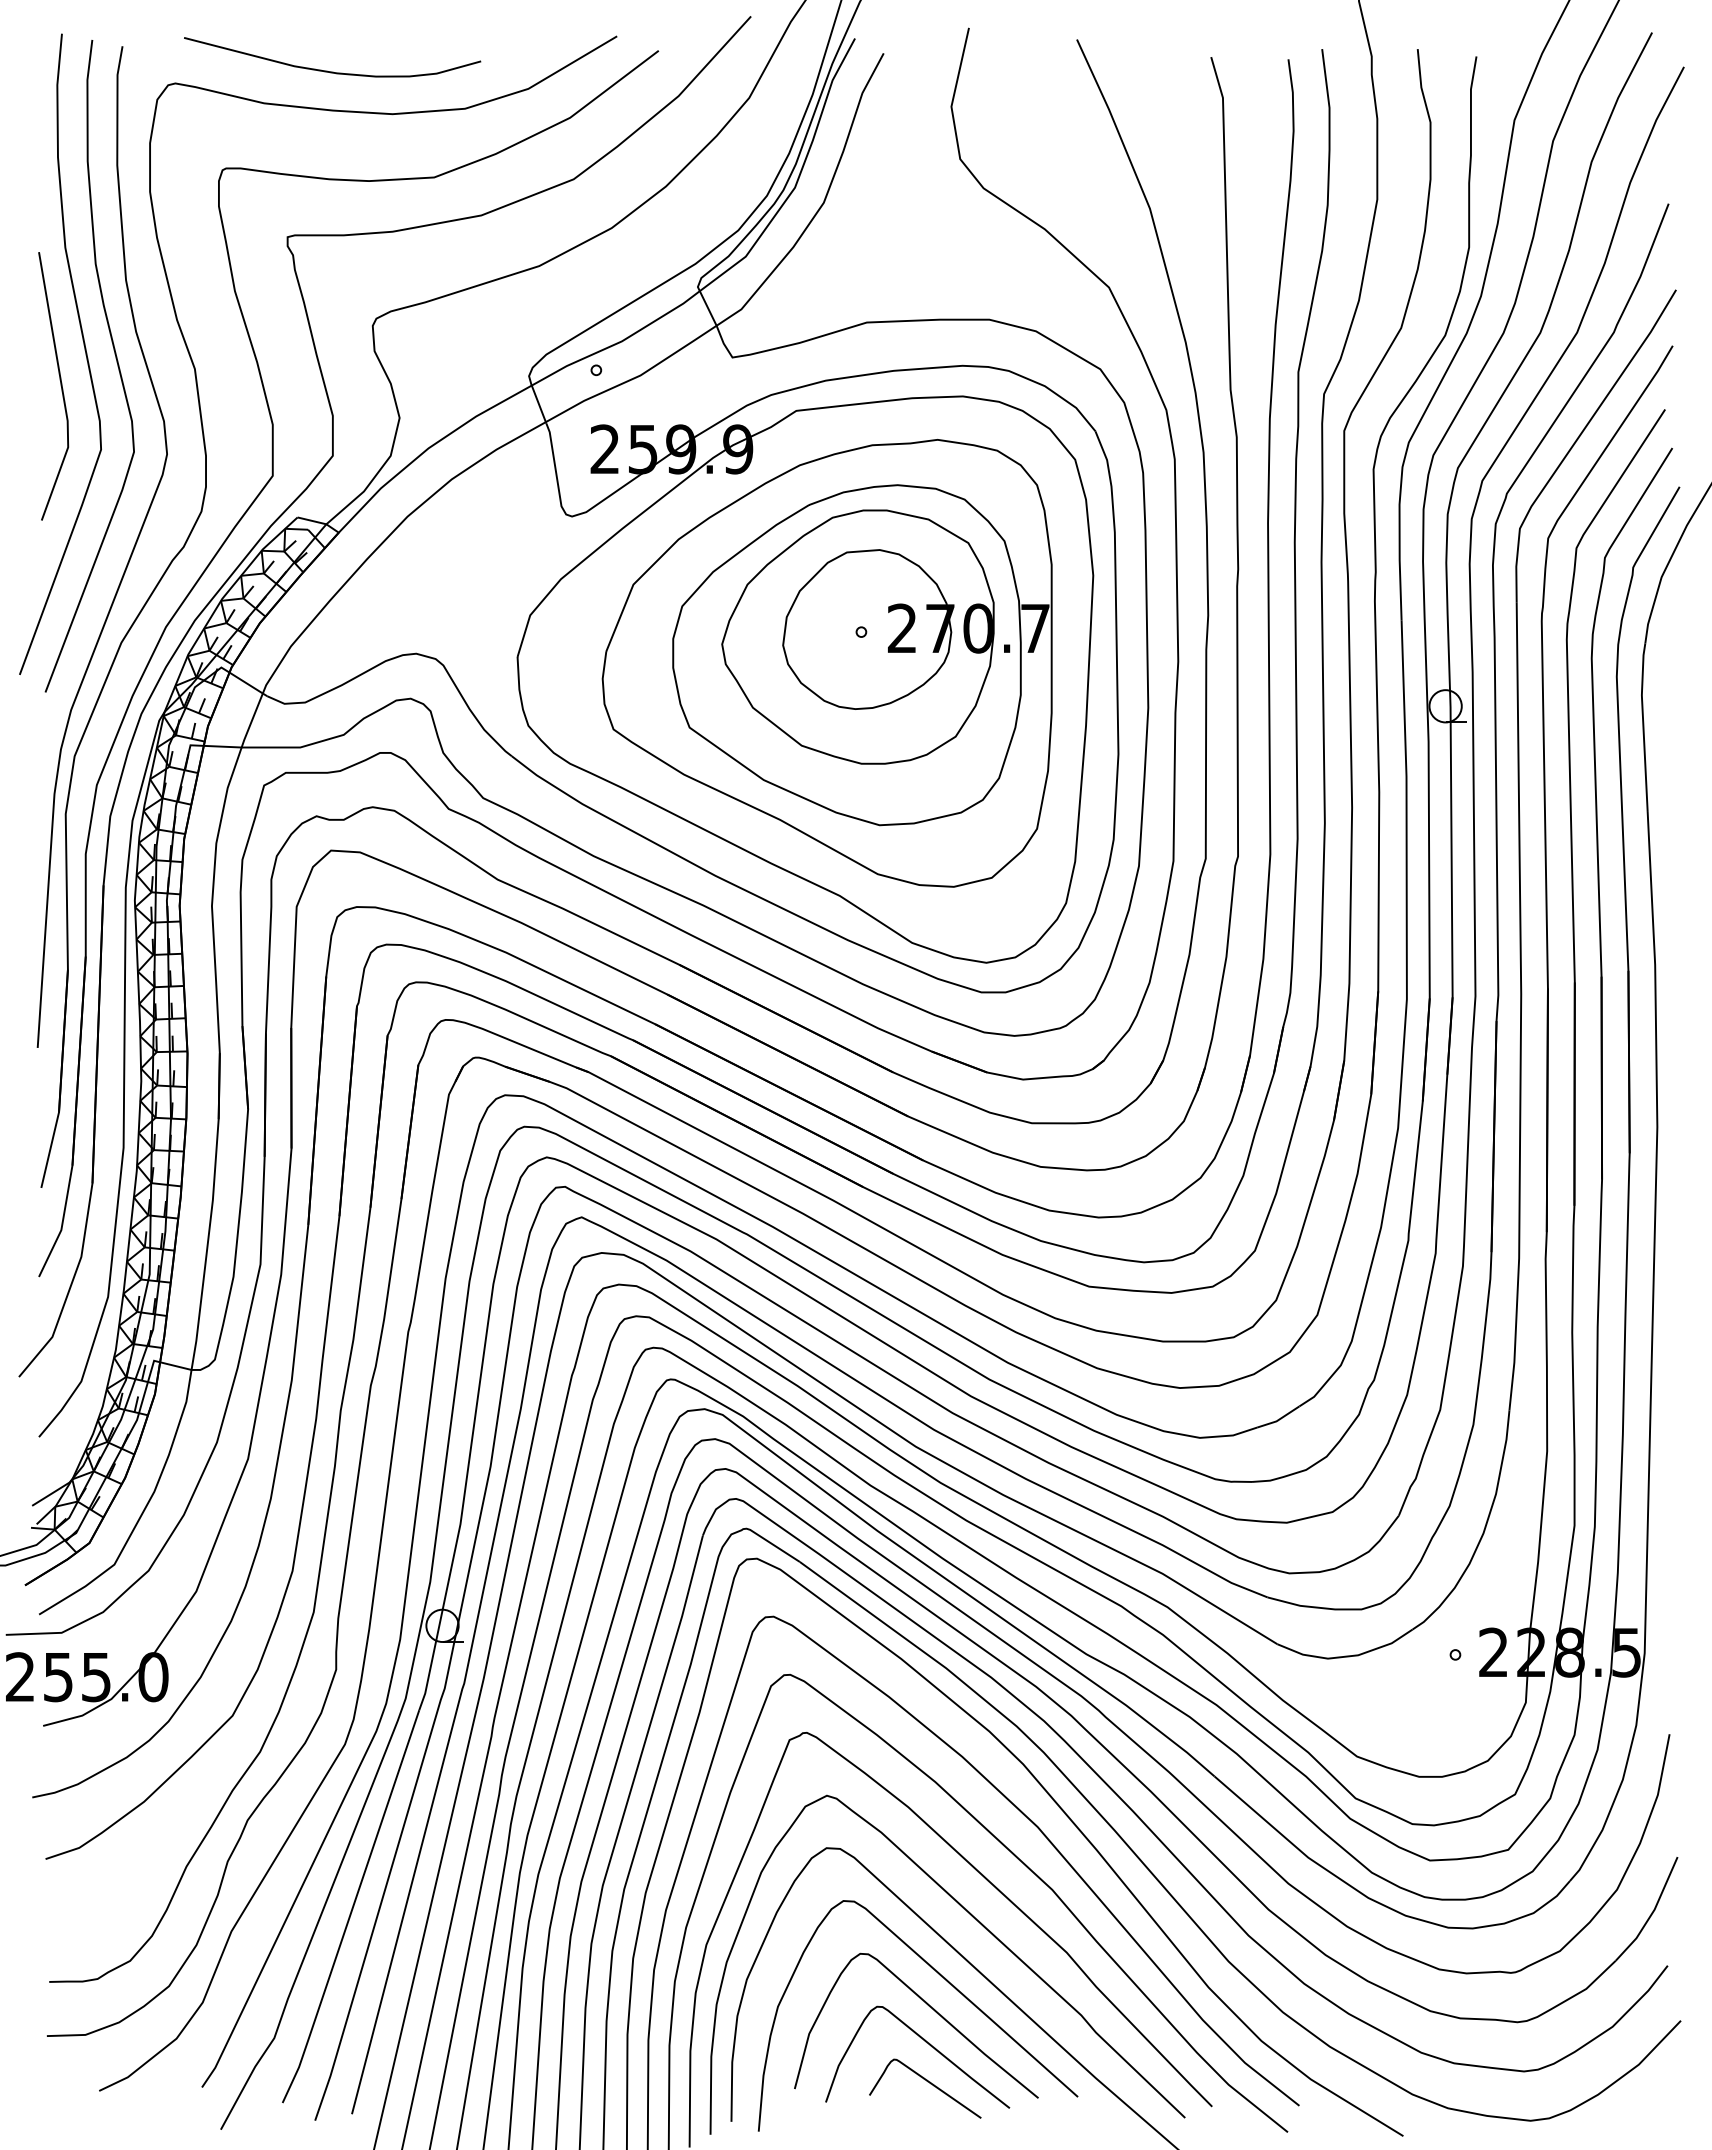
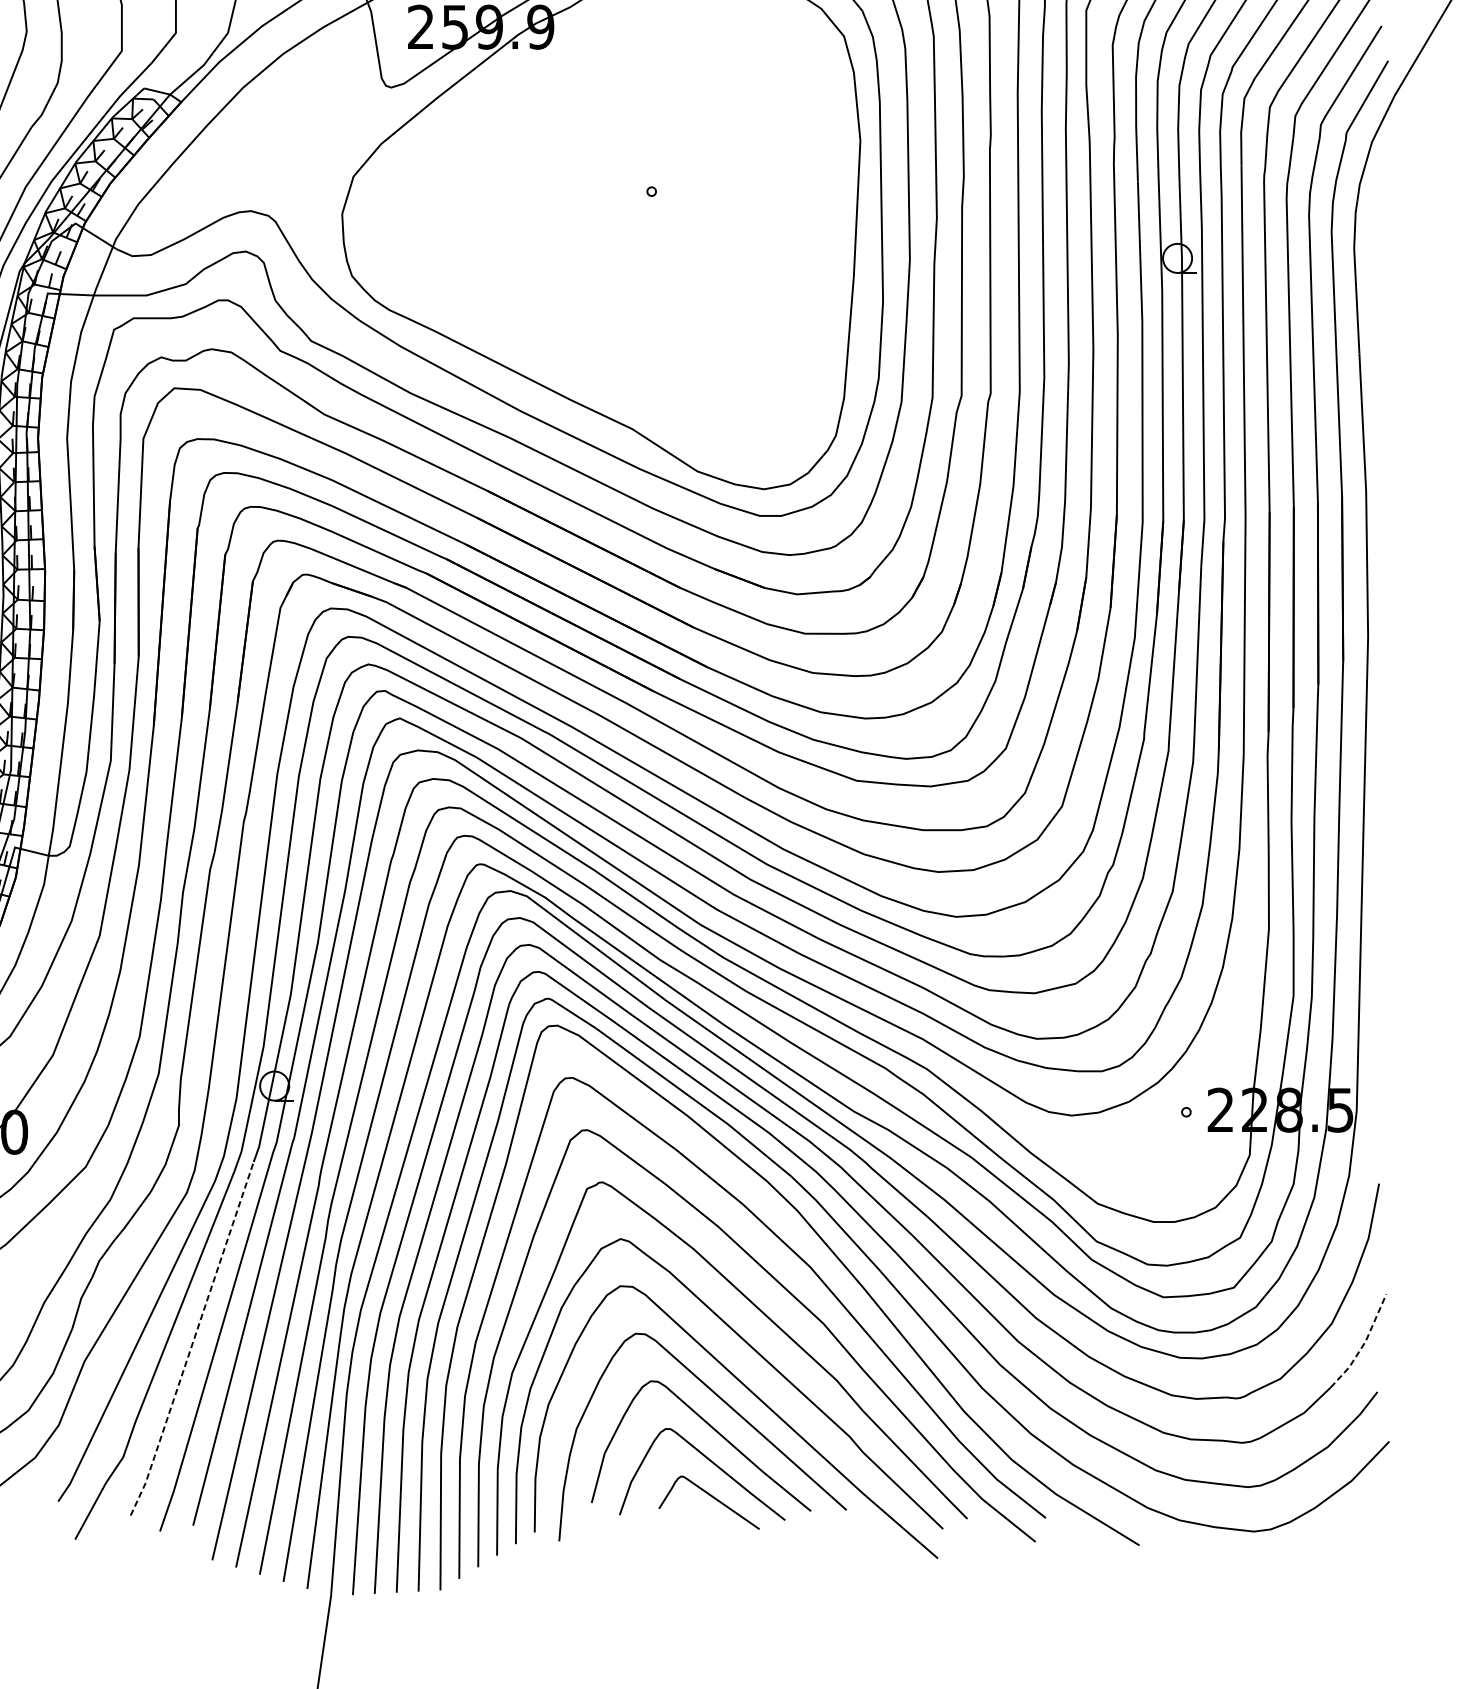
part: (826, 663) -> (620, 219), removed
line: (352, 1908) -> (193, 1340), solid -> dashed
line: (1653, 1912) -> (1364, 1344), solid -> dashed

